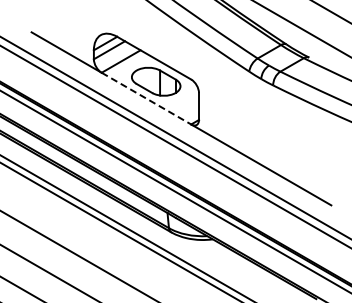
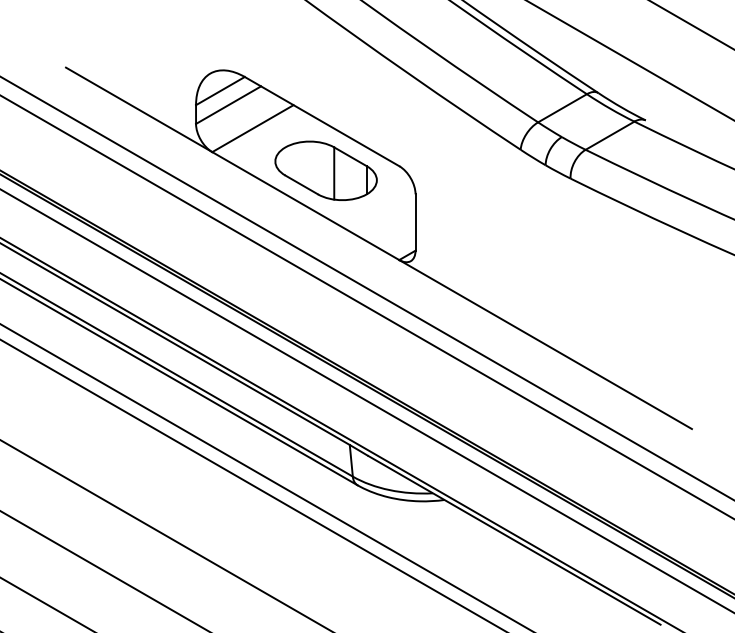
line: (146, 98) -> (305, 205), dashed -> solid

